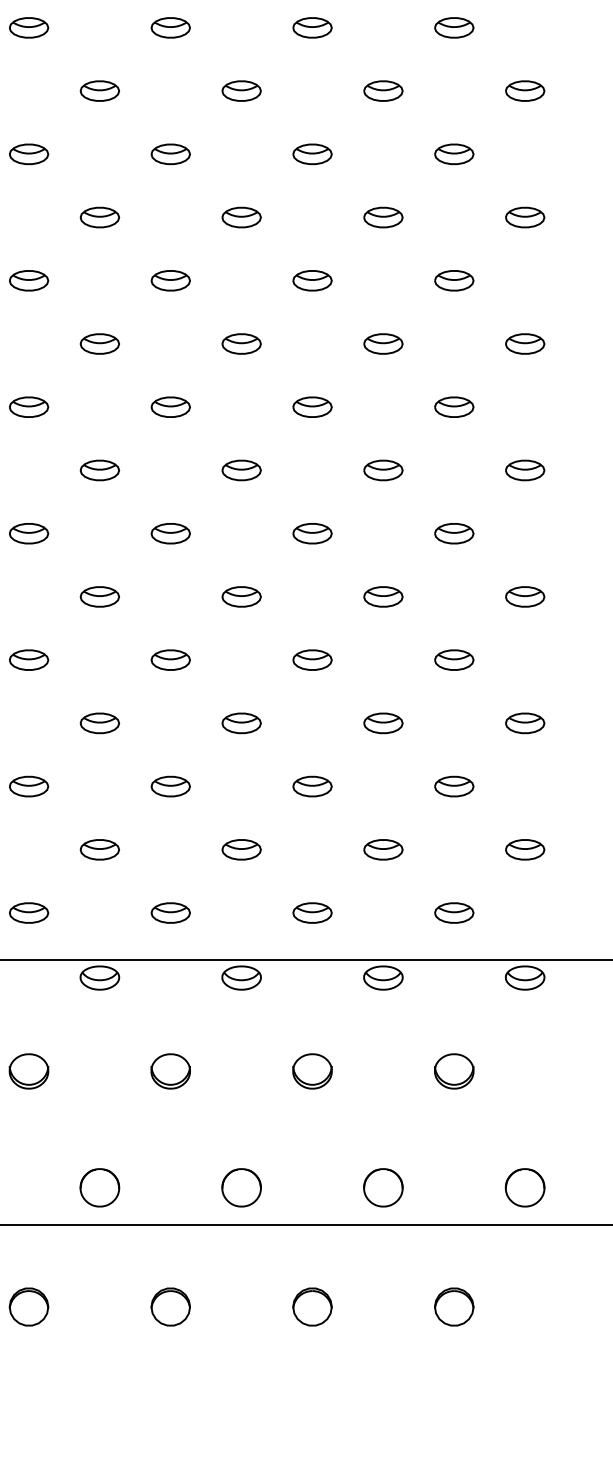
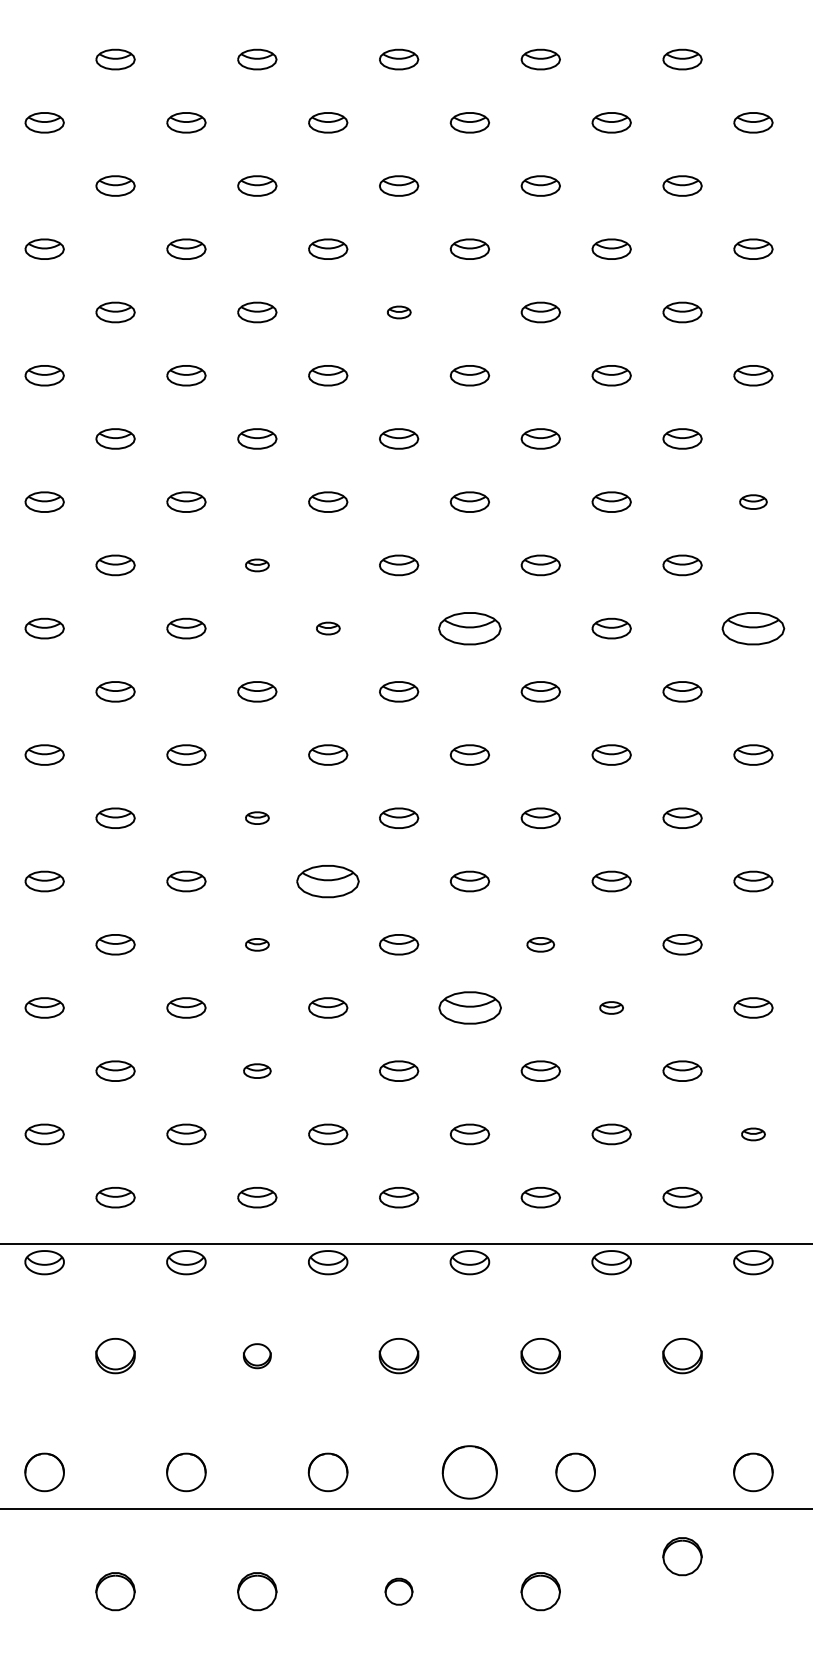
part: (171, 27) -> (399, 312), size x0.6
part: (525, 216) -> (753, 501), size x0.7
part: (29, 280) -> (257, 565), size x0.6
part: (100, 343) -> (328, 628), size x0.6
part: (241, 343) -> (469, 628), size x1.6
part: (525, 343) -> (753, 628), size x1.6
part: (29, 532) -> (257, 817), size x0.6
part: (100, 596) -> (328, 881), size x1.6
part: (29, 659) -> (257, 944), size x0.6
part: (312, 659) -> (540, 944), size x0.7
part: (241, 722) -> (469, 1007), size x1.6
part: (383, 722) -> (611, 1007), size x0.6
part: (29, 785) -> (257, 1070), size x0.7
part: (525, 849) -> (753, 1134), size x0.6
part: (29, 1071) -> (257, 1356), size x0.7
part: (241, 1187) -> (469, 1472), size x1.4
part: (383, 1187) -> (575, 1472), moved
part: (170, 1306) -> (398, 1591), size x0.7
part: (454, 1306) -> (682, 1556), moved

